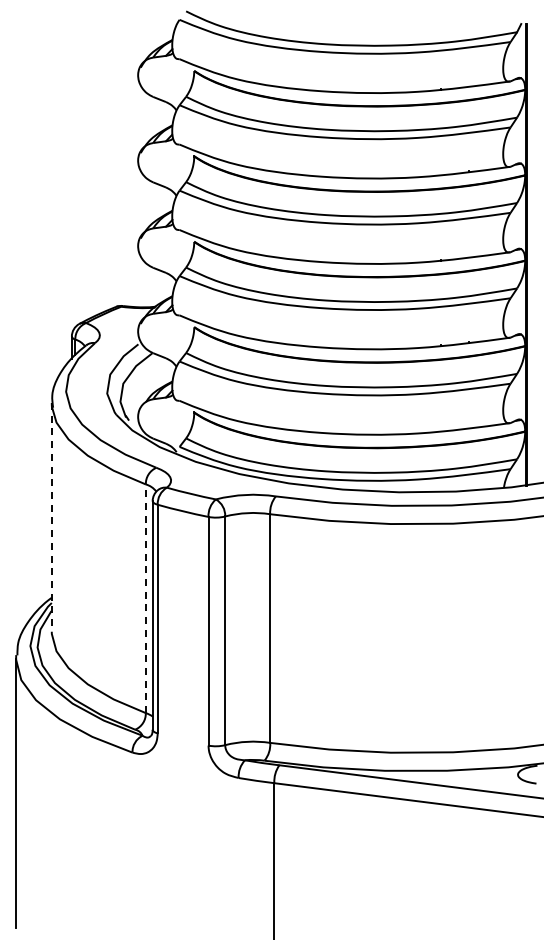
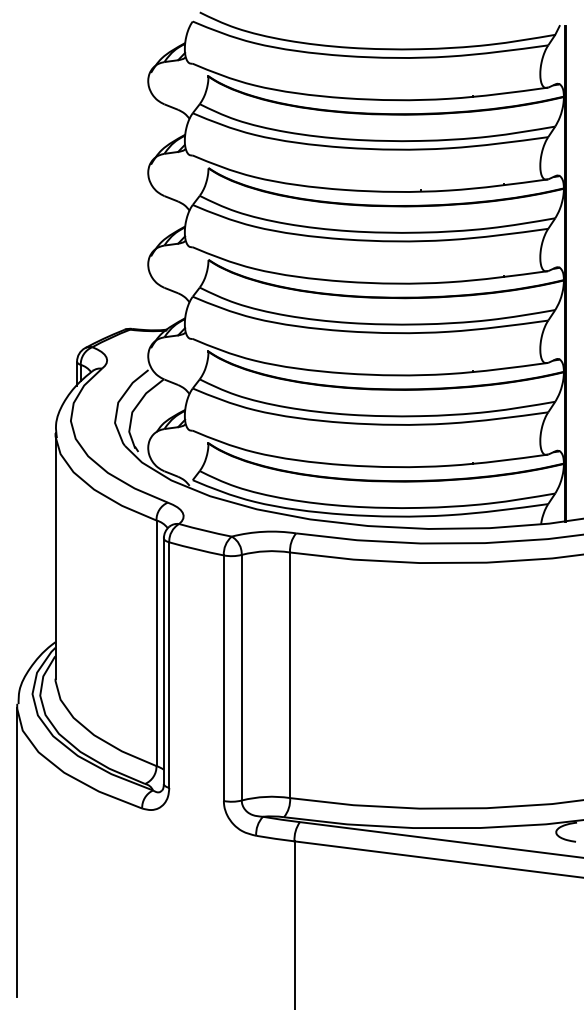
line: (51, 517) -> (55, 556), dashed -> solid
line: (145, 598) -> (156, 643), dashed -> solid

